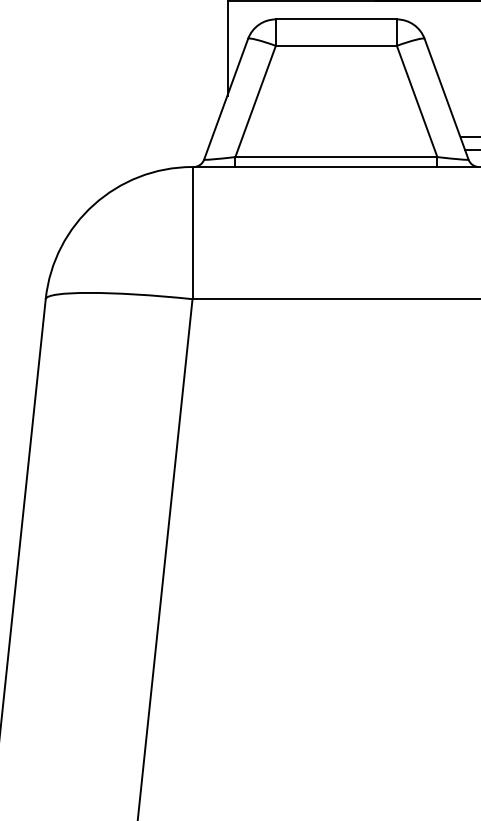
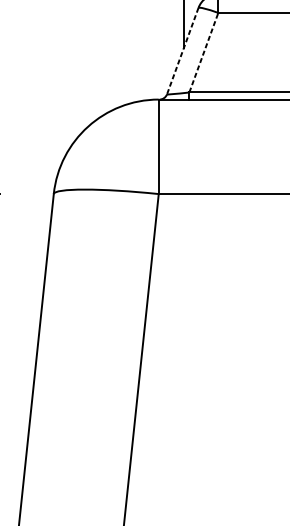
line: (225, 99) -> (182, 51), solid -> dashed
line: (255, 101) -> (203, 52), solid -> dashed

